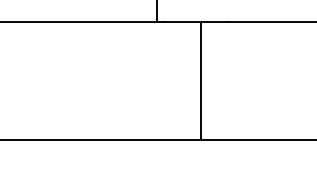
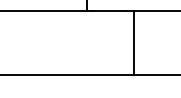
line: (200, 79) -> (133, 42), moved

